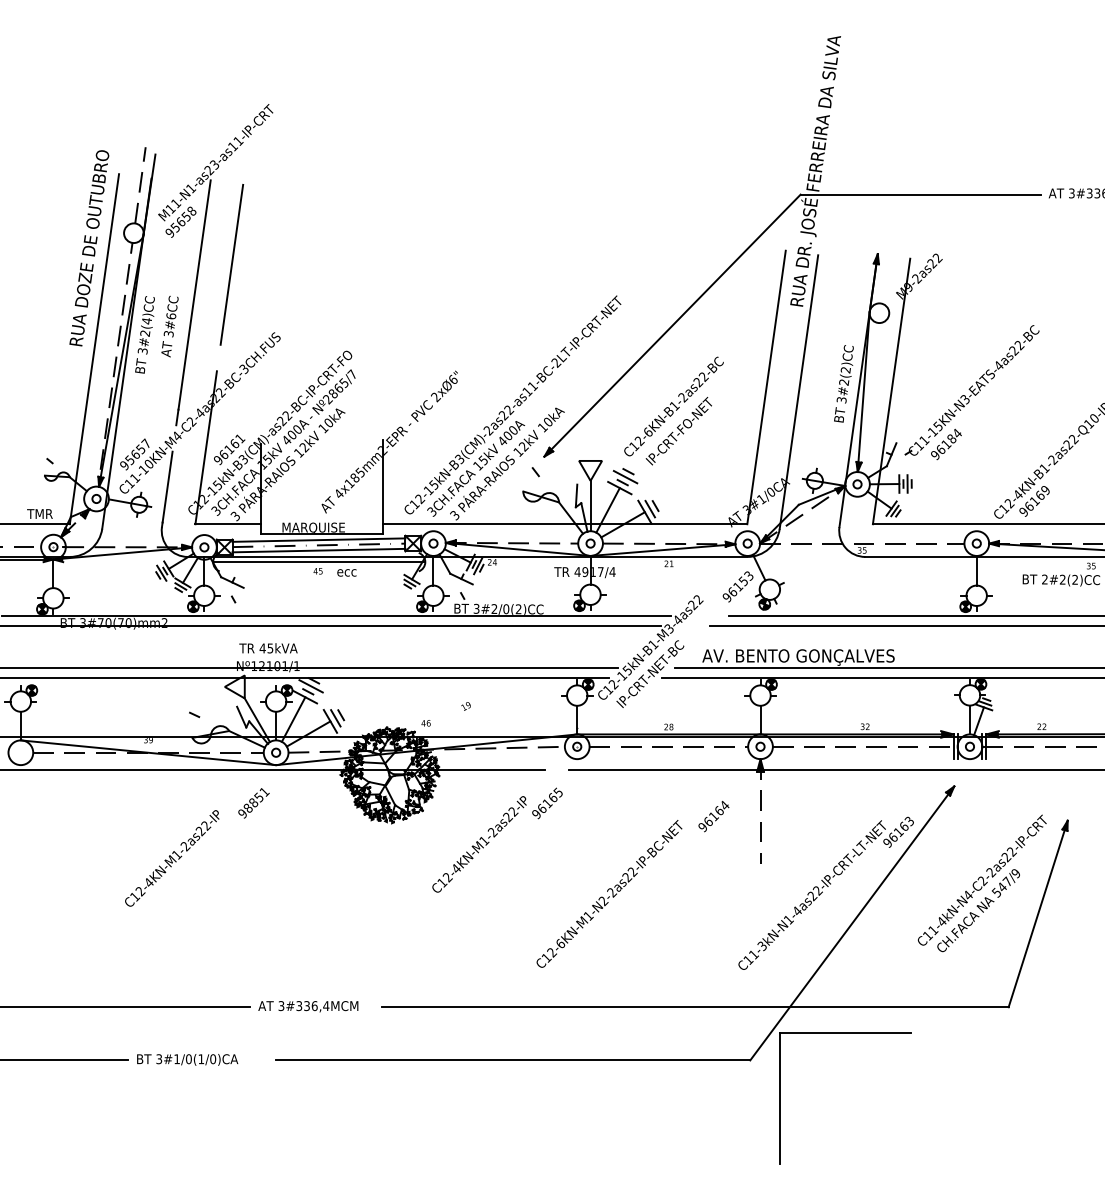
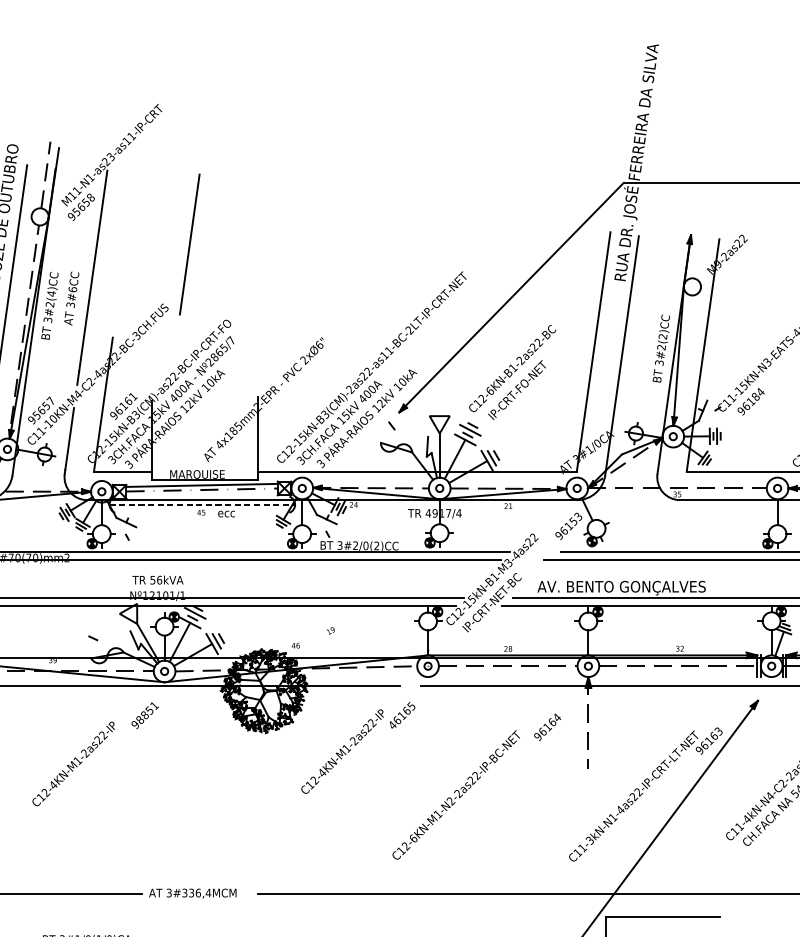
line: (231, 264) -> (189, 244), moved
line: (318, 550) -> (201, 494), removed
line: (319, 562) -> (202, 505), solid -> dashed
text: (266, 648) -> (156, 580), 45kVA -> 56kVA
text: (536, 814) -> (392, 725), 96165 -> 46165

